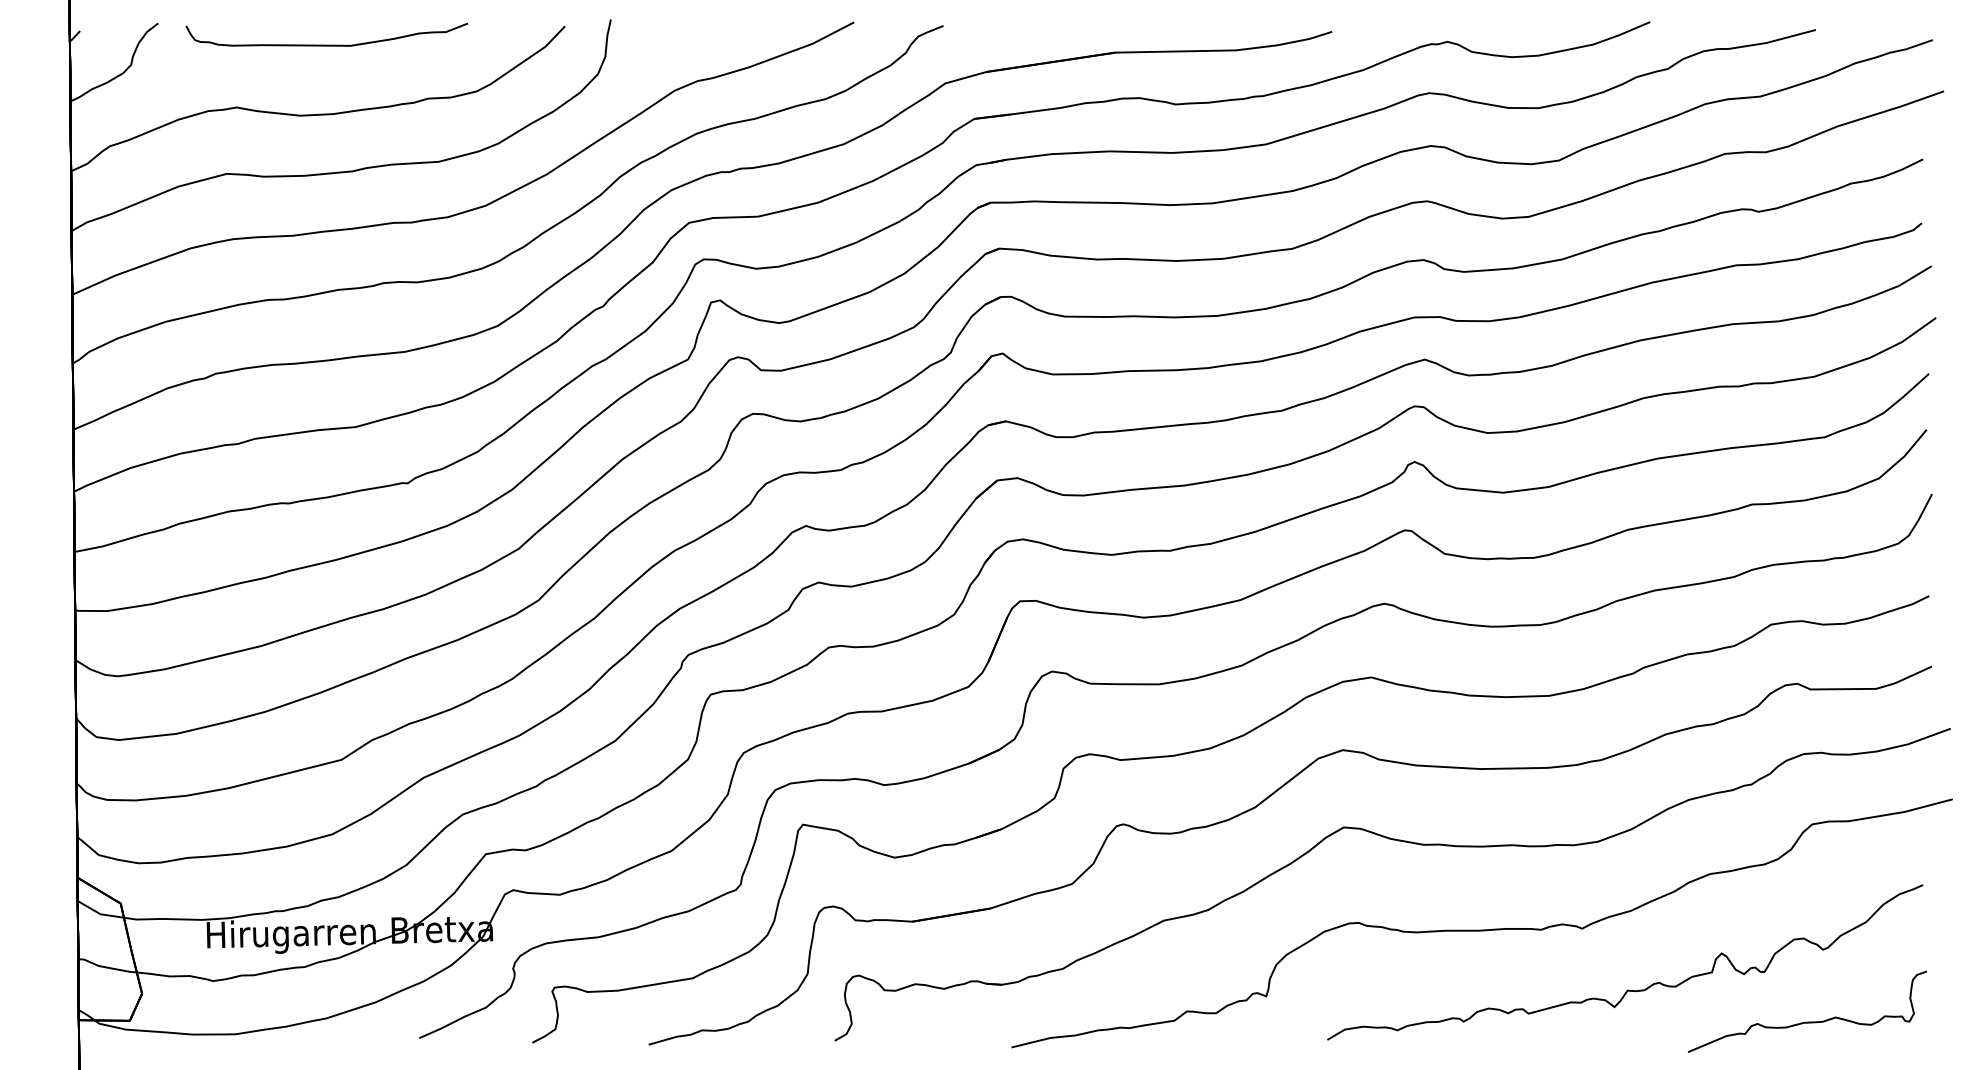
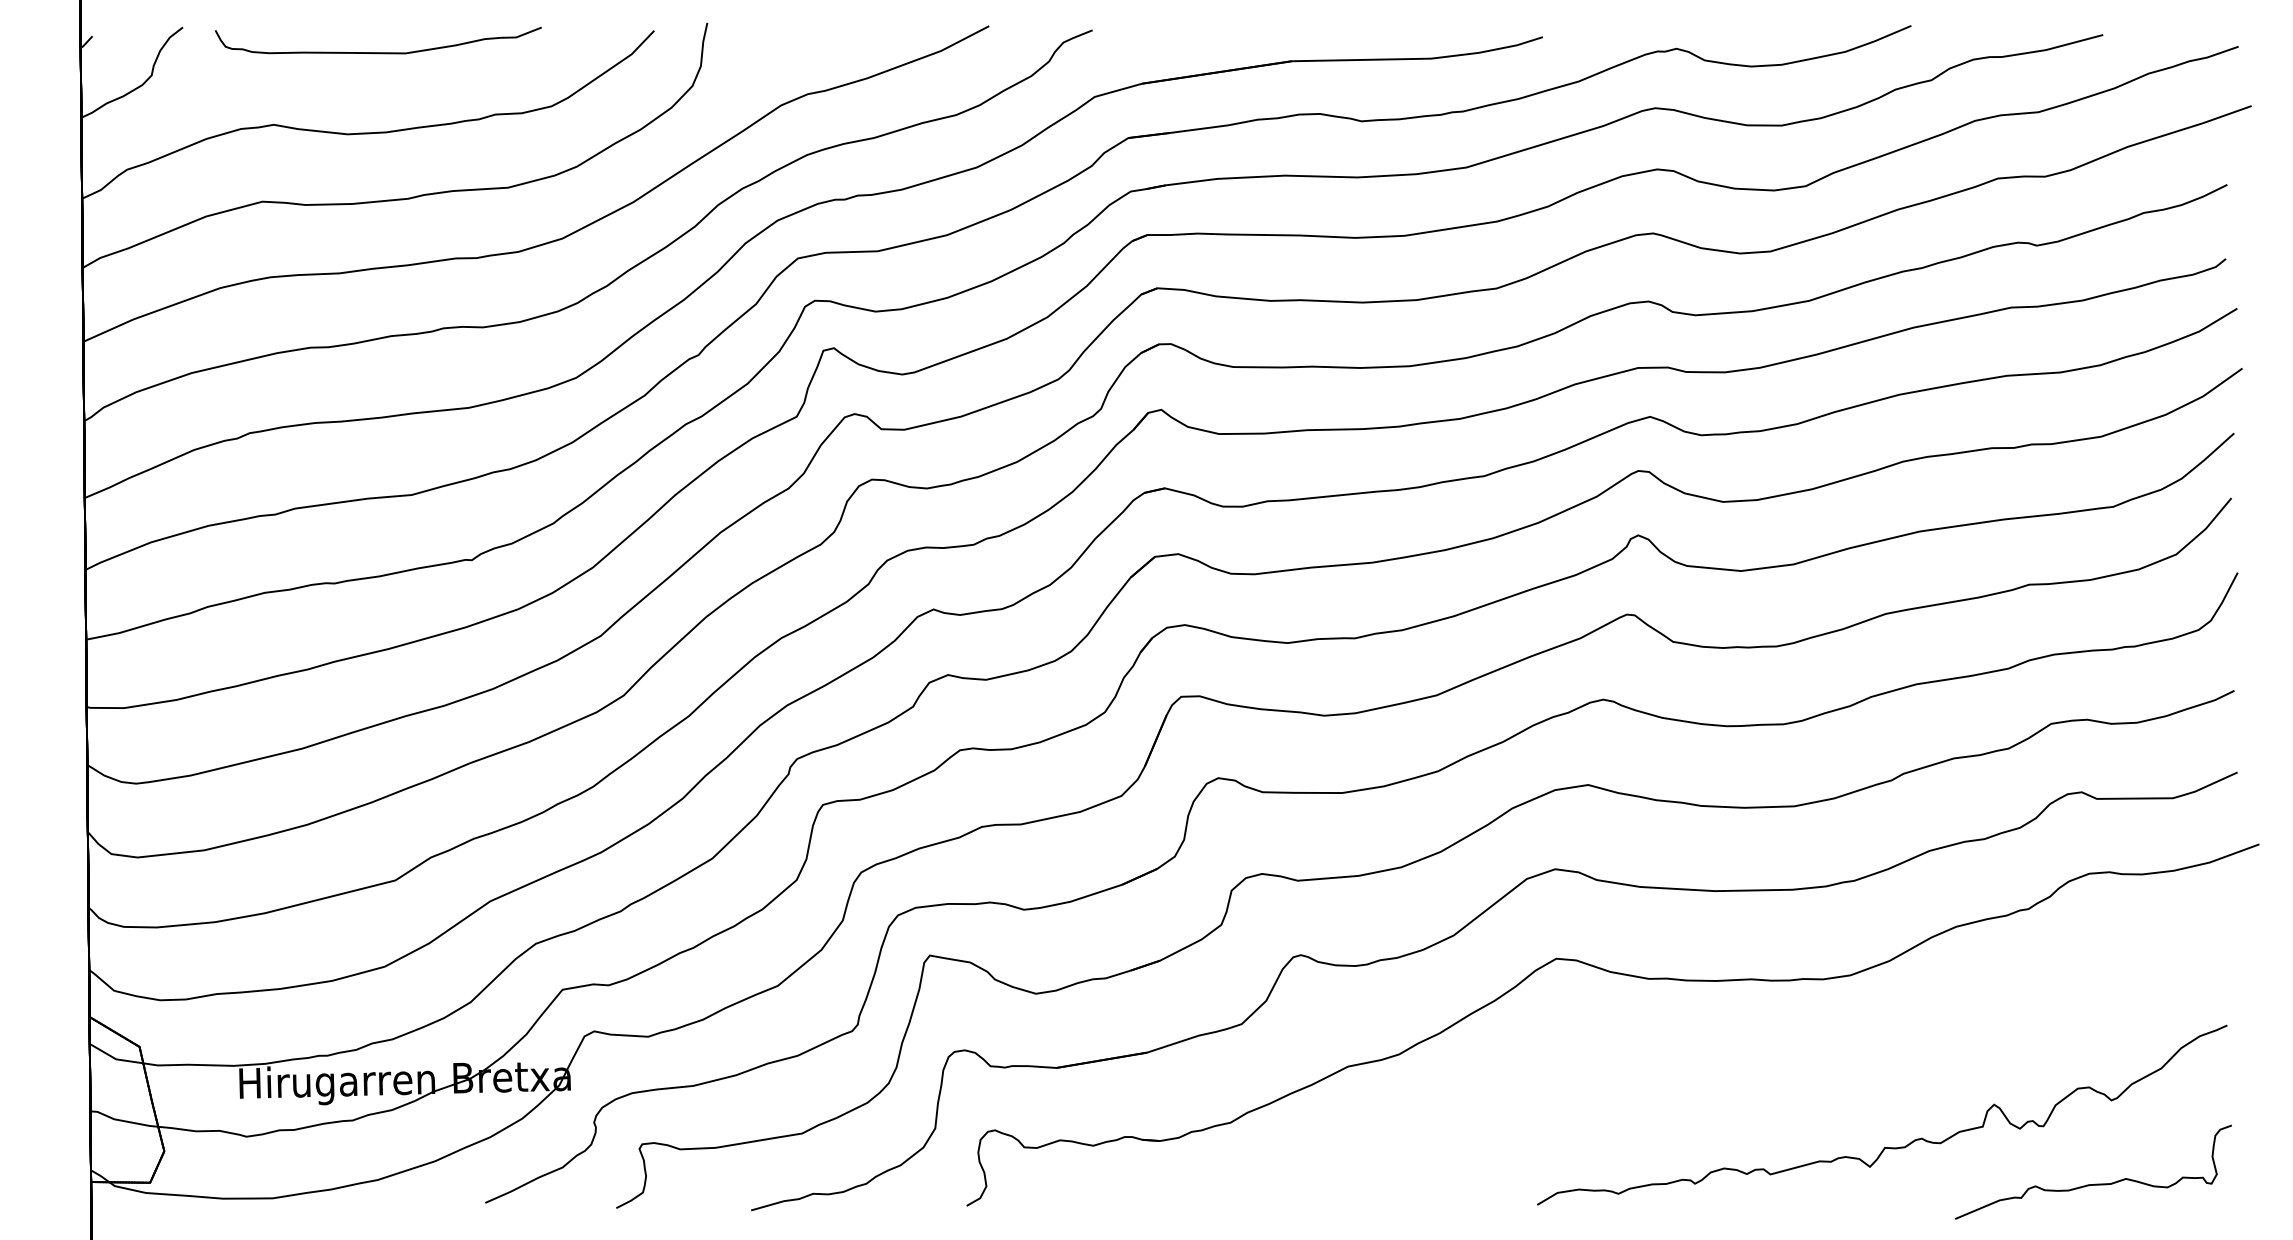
curve: (1482, 929) -> (1716, 1077), removed

